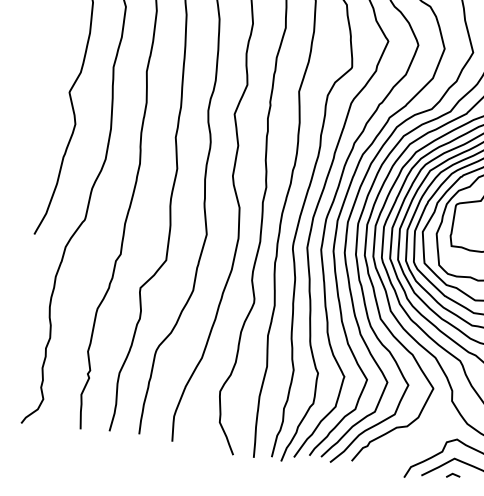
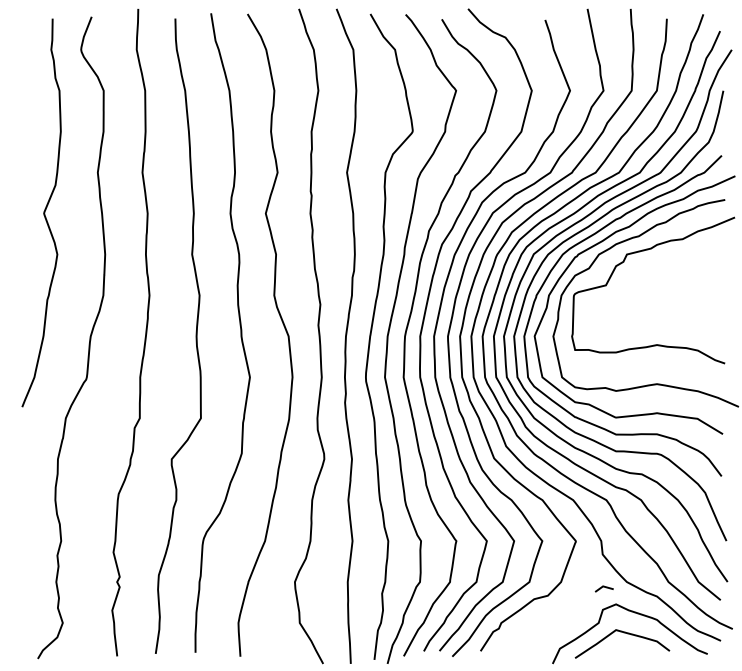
line: (452, 474) -> (603, 587), moved

